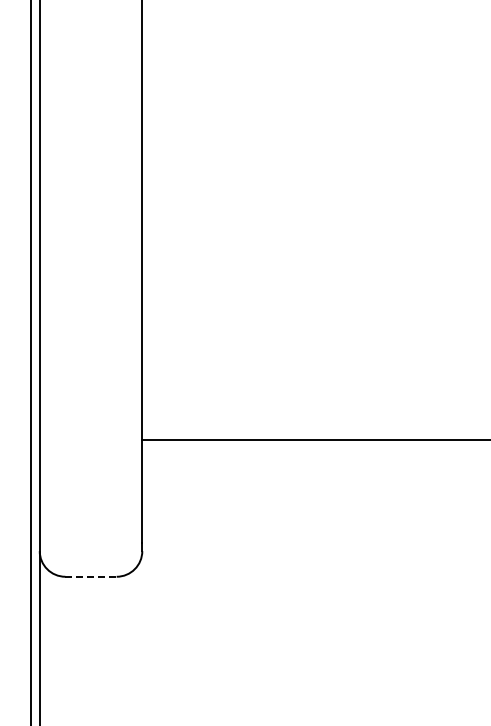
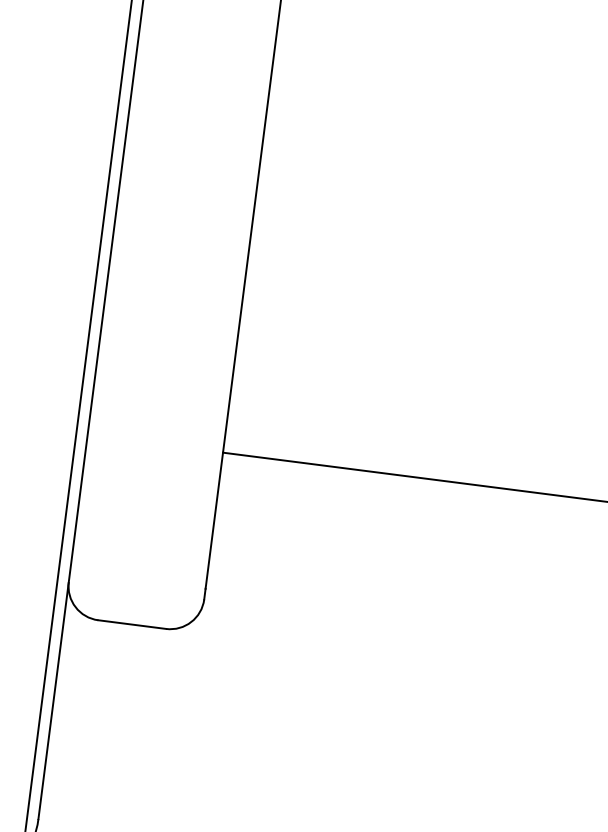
line: (91, 576) -> (132, 624), dashed -> solid

